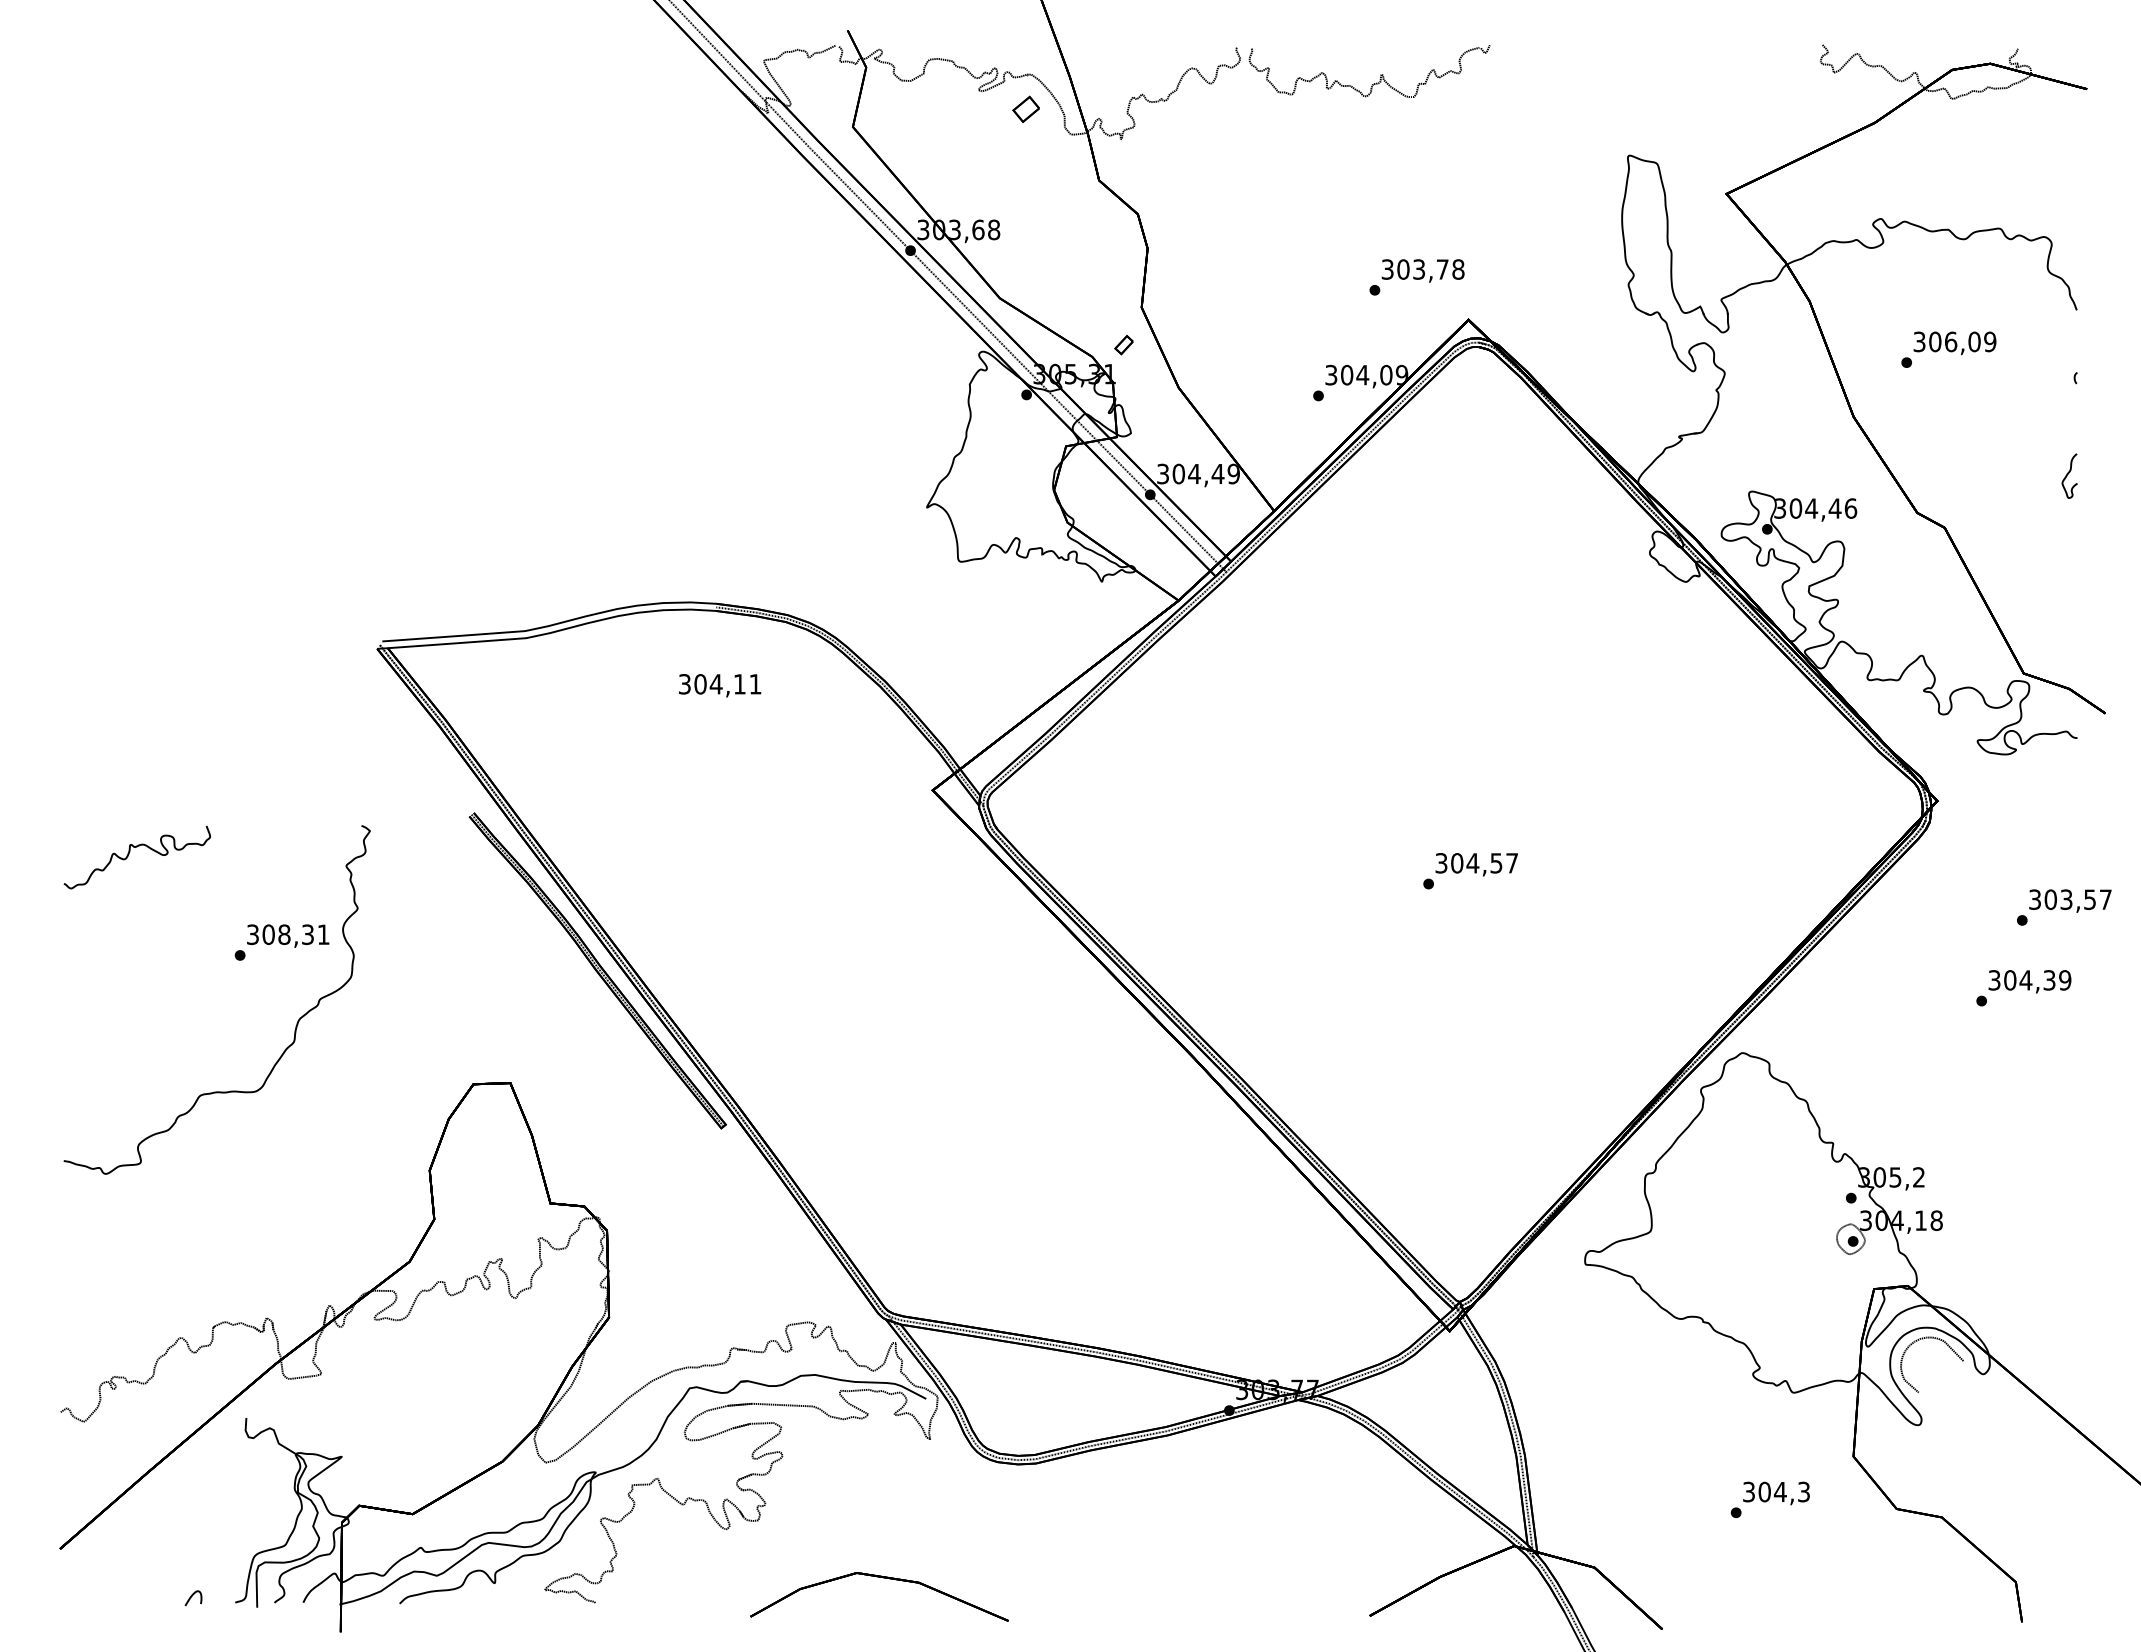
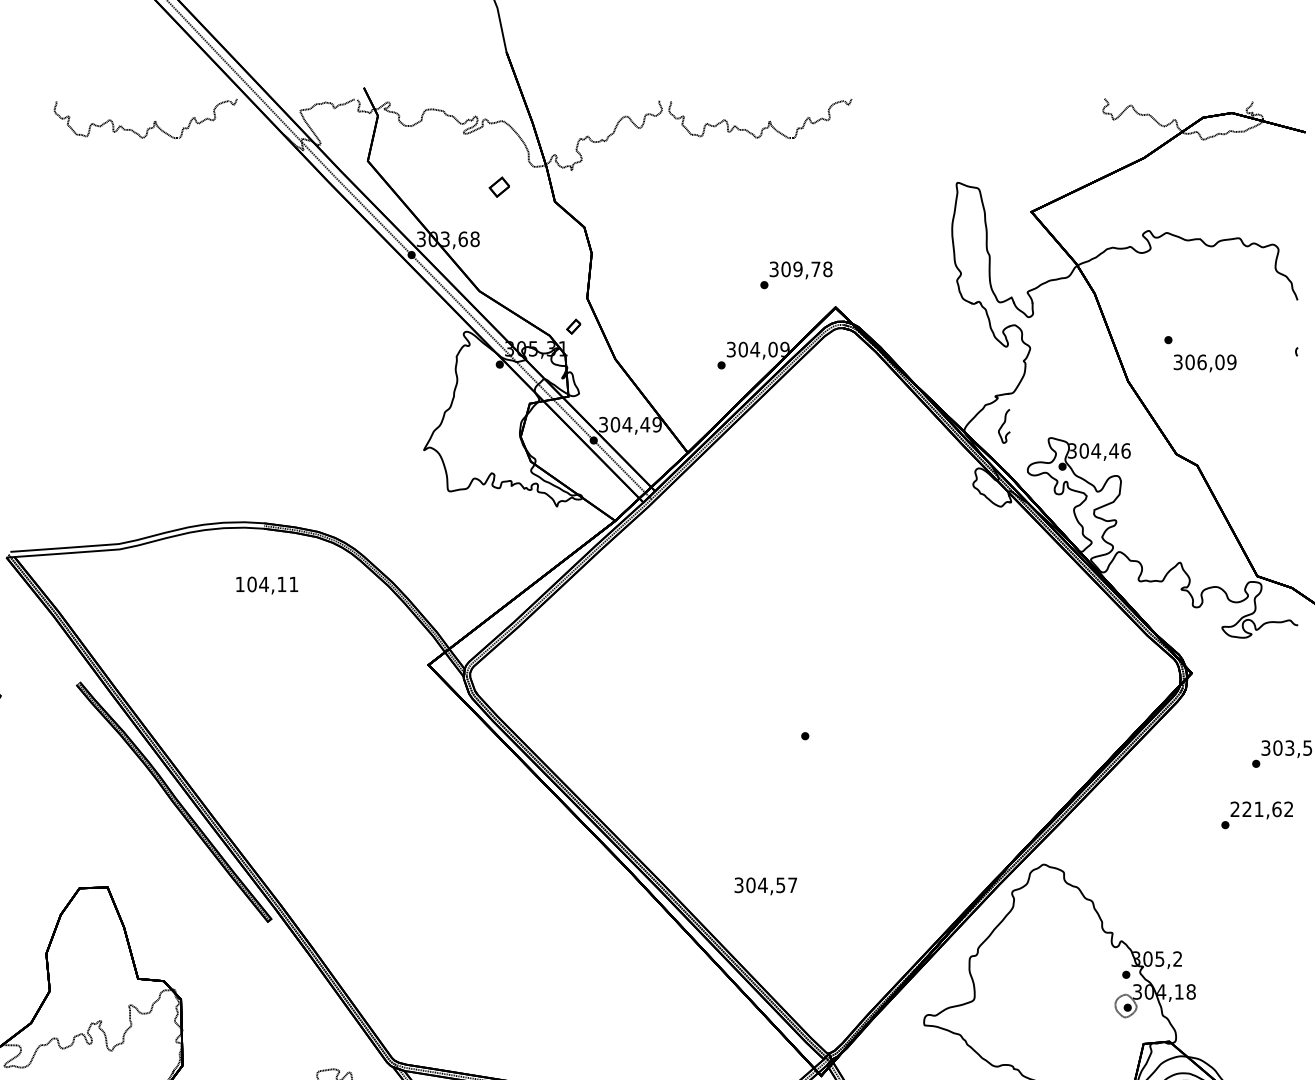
part: (571, 74) -> (154, 121), added
part: (1025, 108) -> (498, 186), moved
text: (1419, 269) -> (798, 269), 303,78 -> 309,78
text: (1954, 343) -> (1204, 363), moved
curve: (2068, 474) -> (1003, 425), moved
text: (684, 684) -> (239, 584), 304,11 -> 104,11
text: (1476, 864) -> (765, 886), moved
text: (2029, 980) -> (1261, 809), 304,39 -> 221,62

